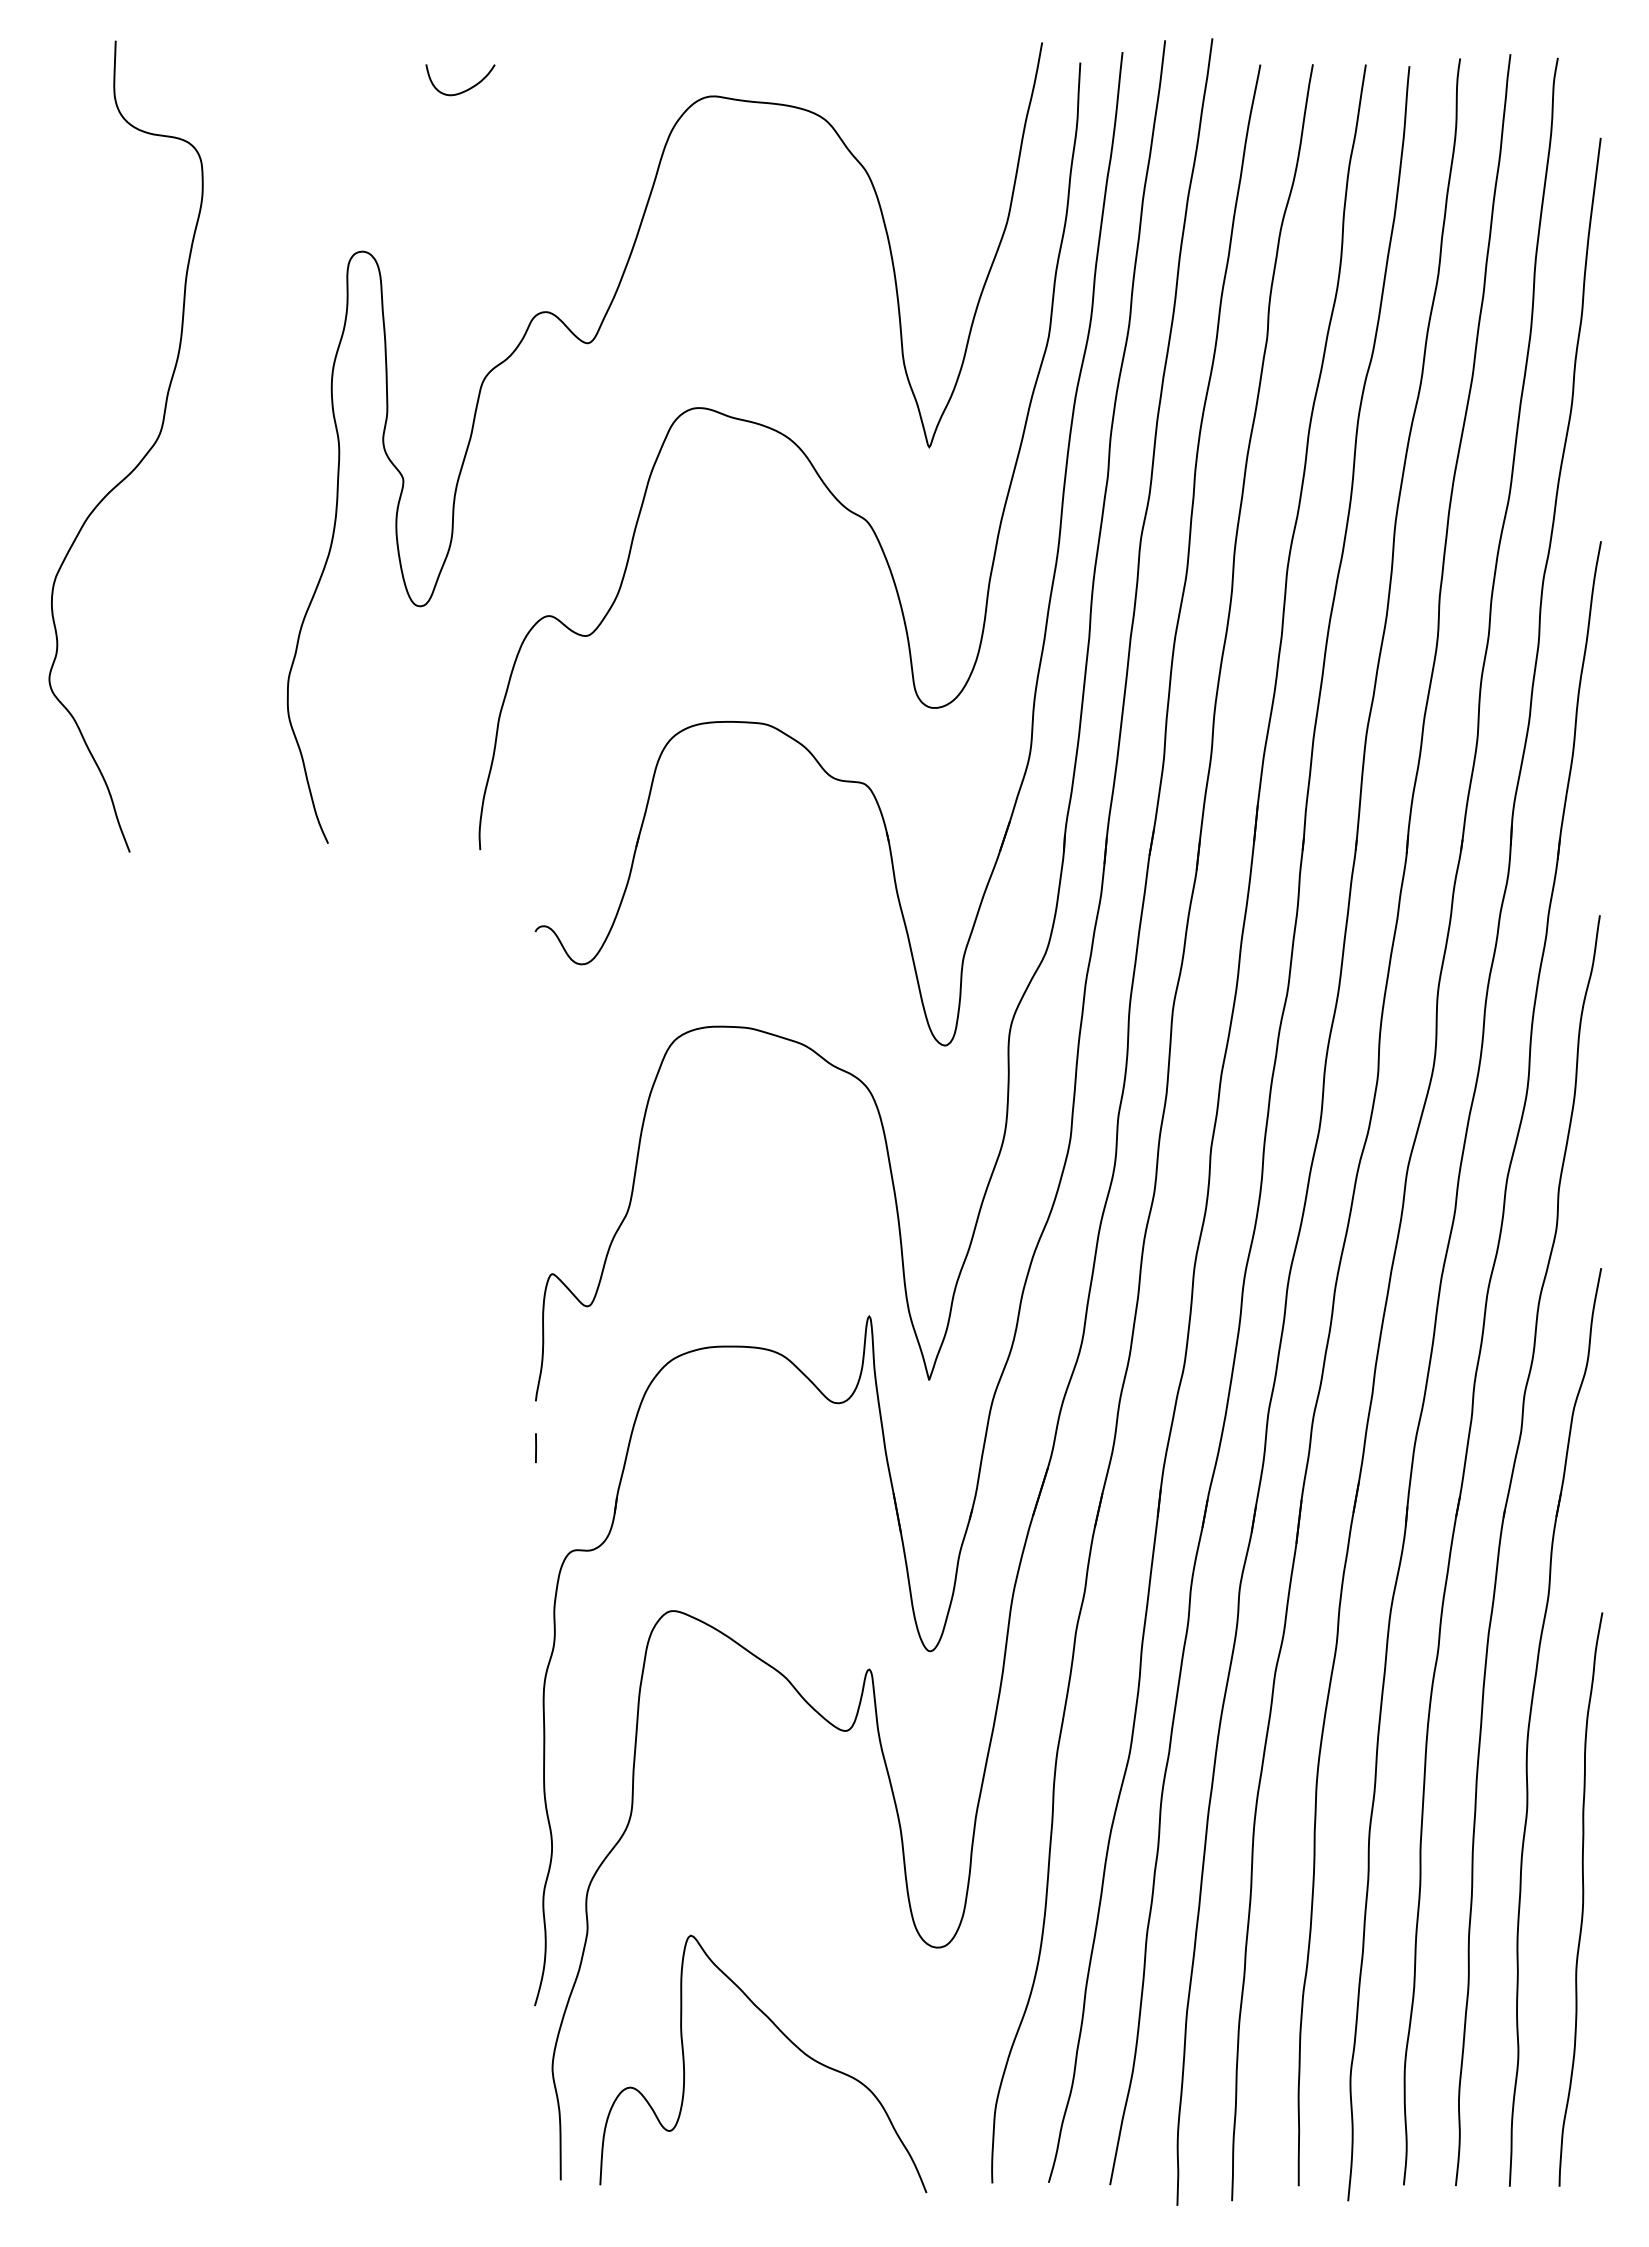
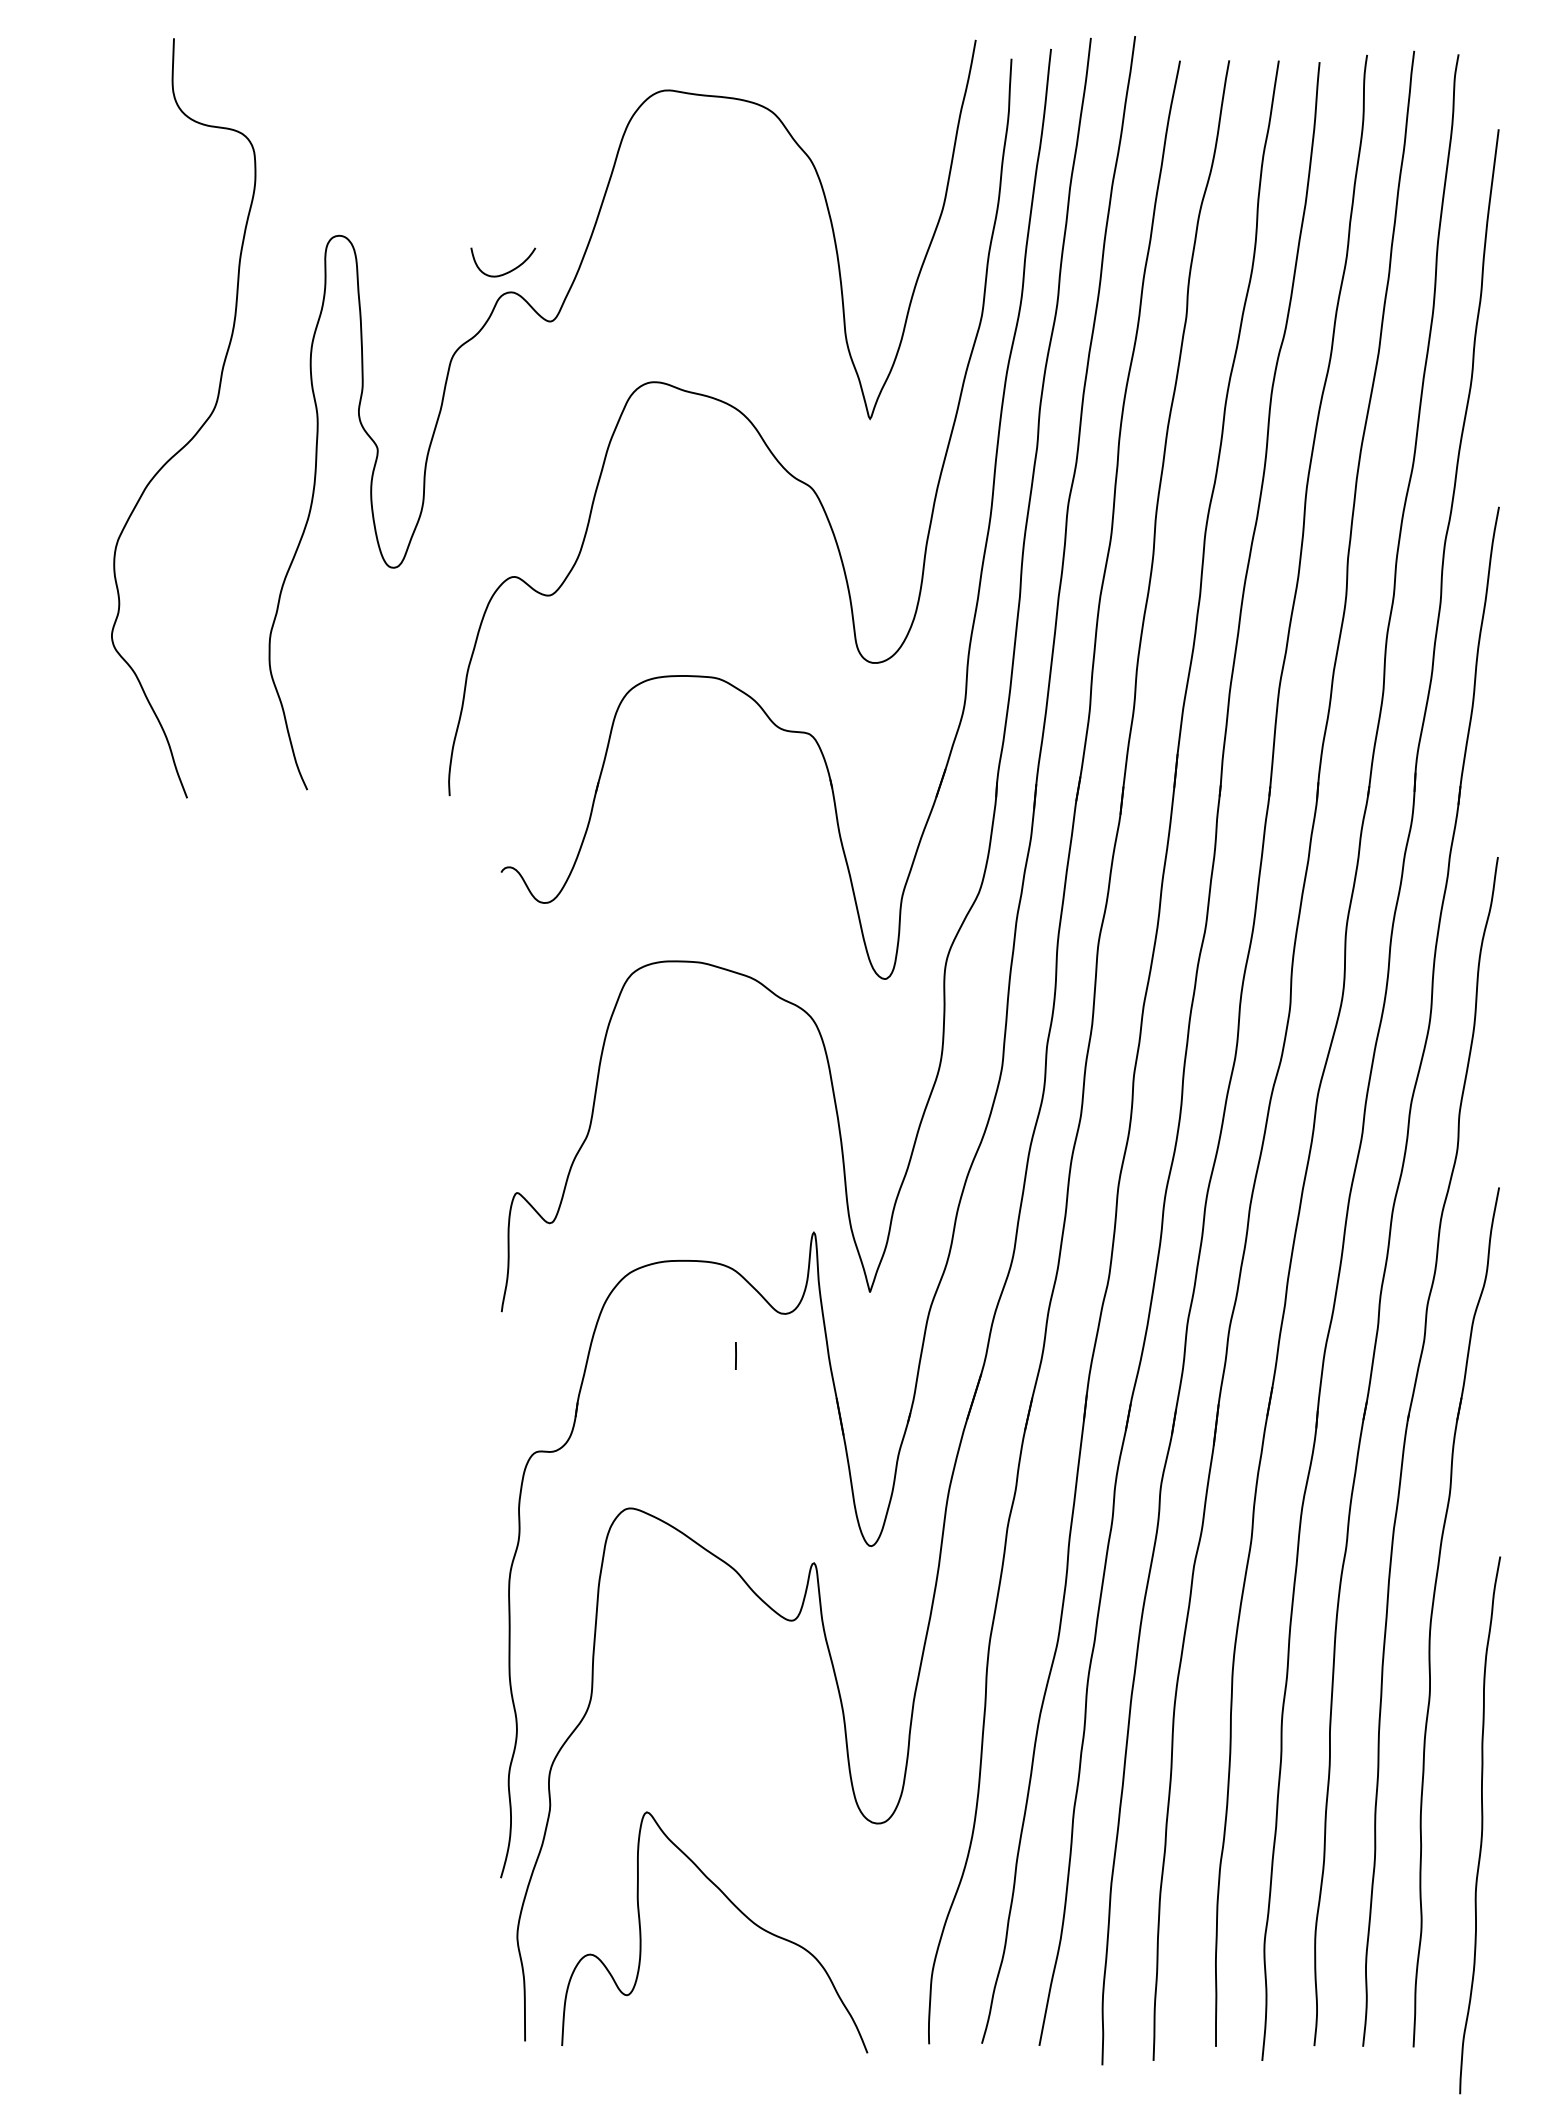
curve: (464, 90) -> (507, 272), moved
curve: (142, 457) -> (199, 428), moved
line: (535, 1448) -> (735, 1356), moved
curve: (1582, 1899) -> (1481, 1825), moved

